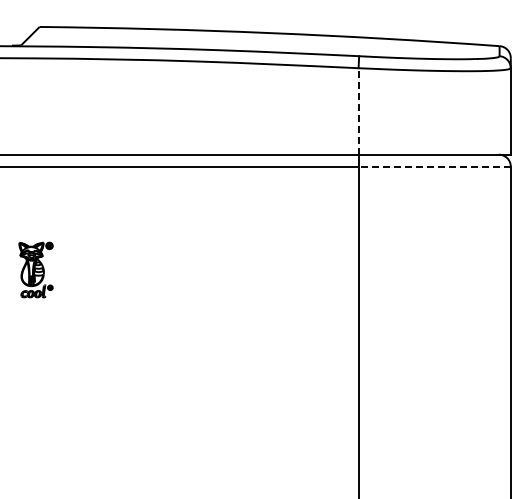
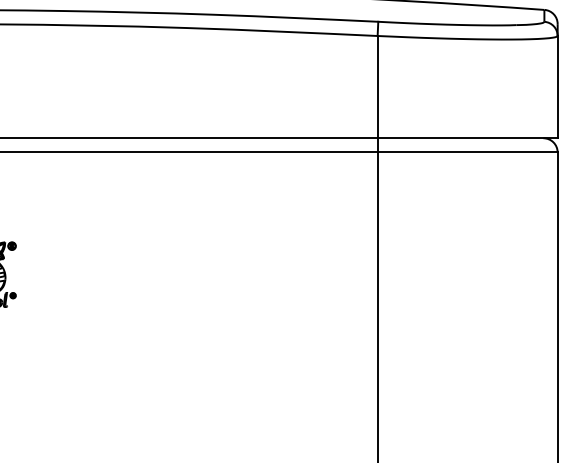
line: (358, 110) -> (377, 86), dashed -> solid
line: (434, 166) -> (467, 152), dashed -> solid

